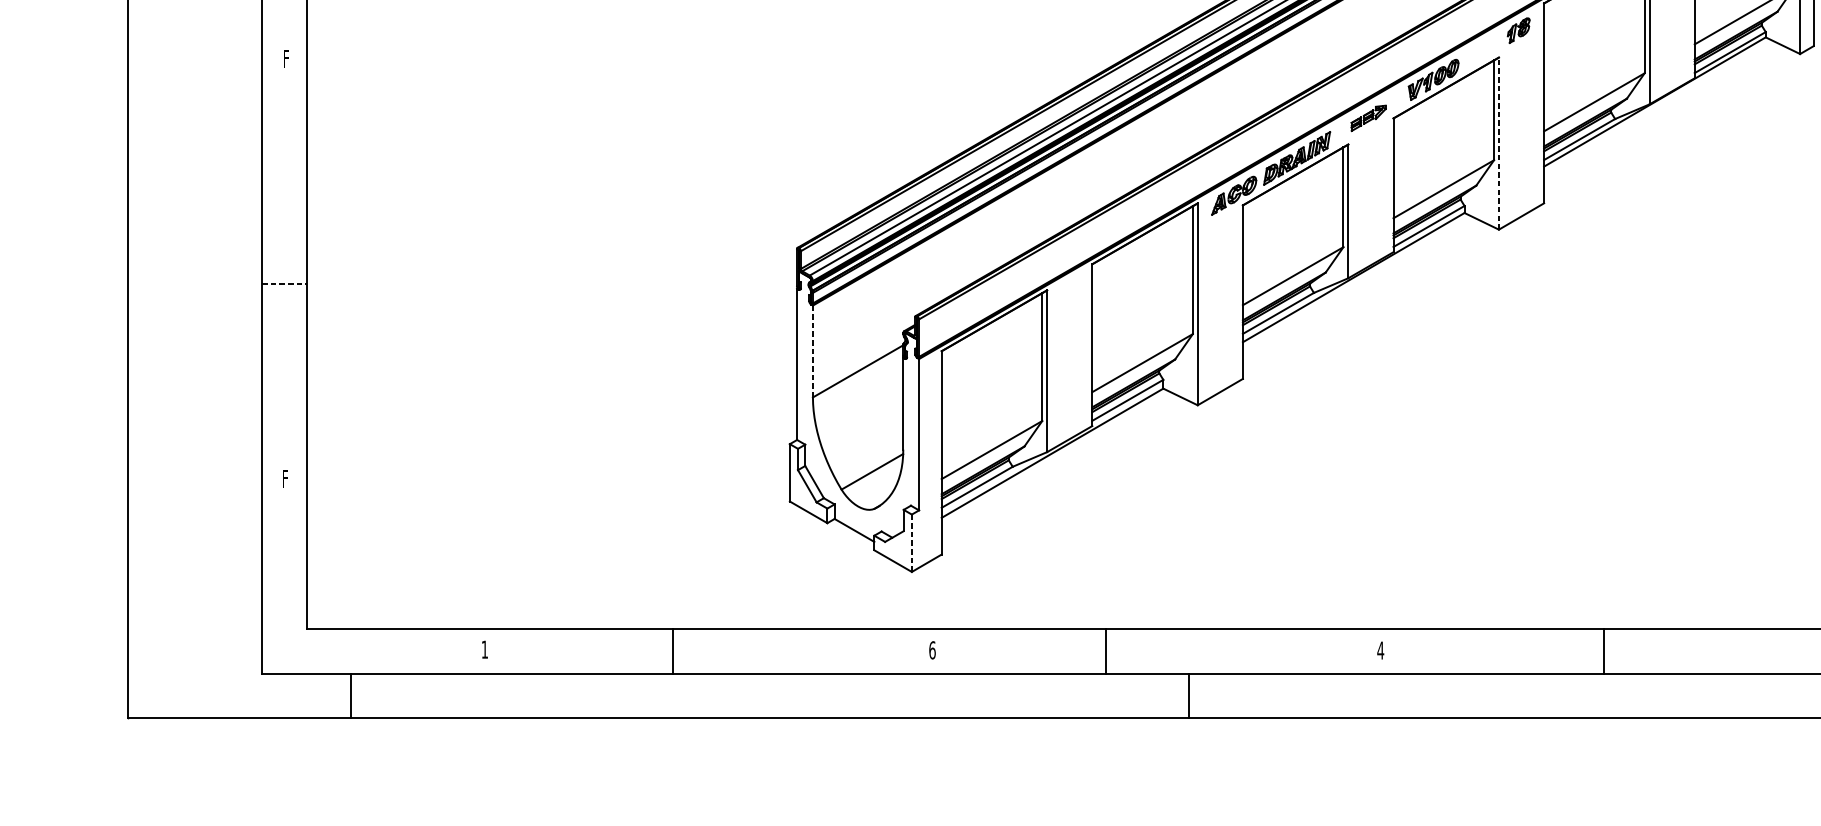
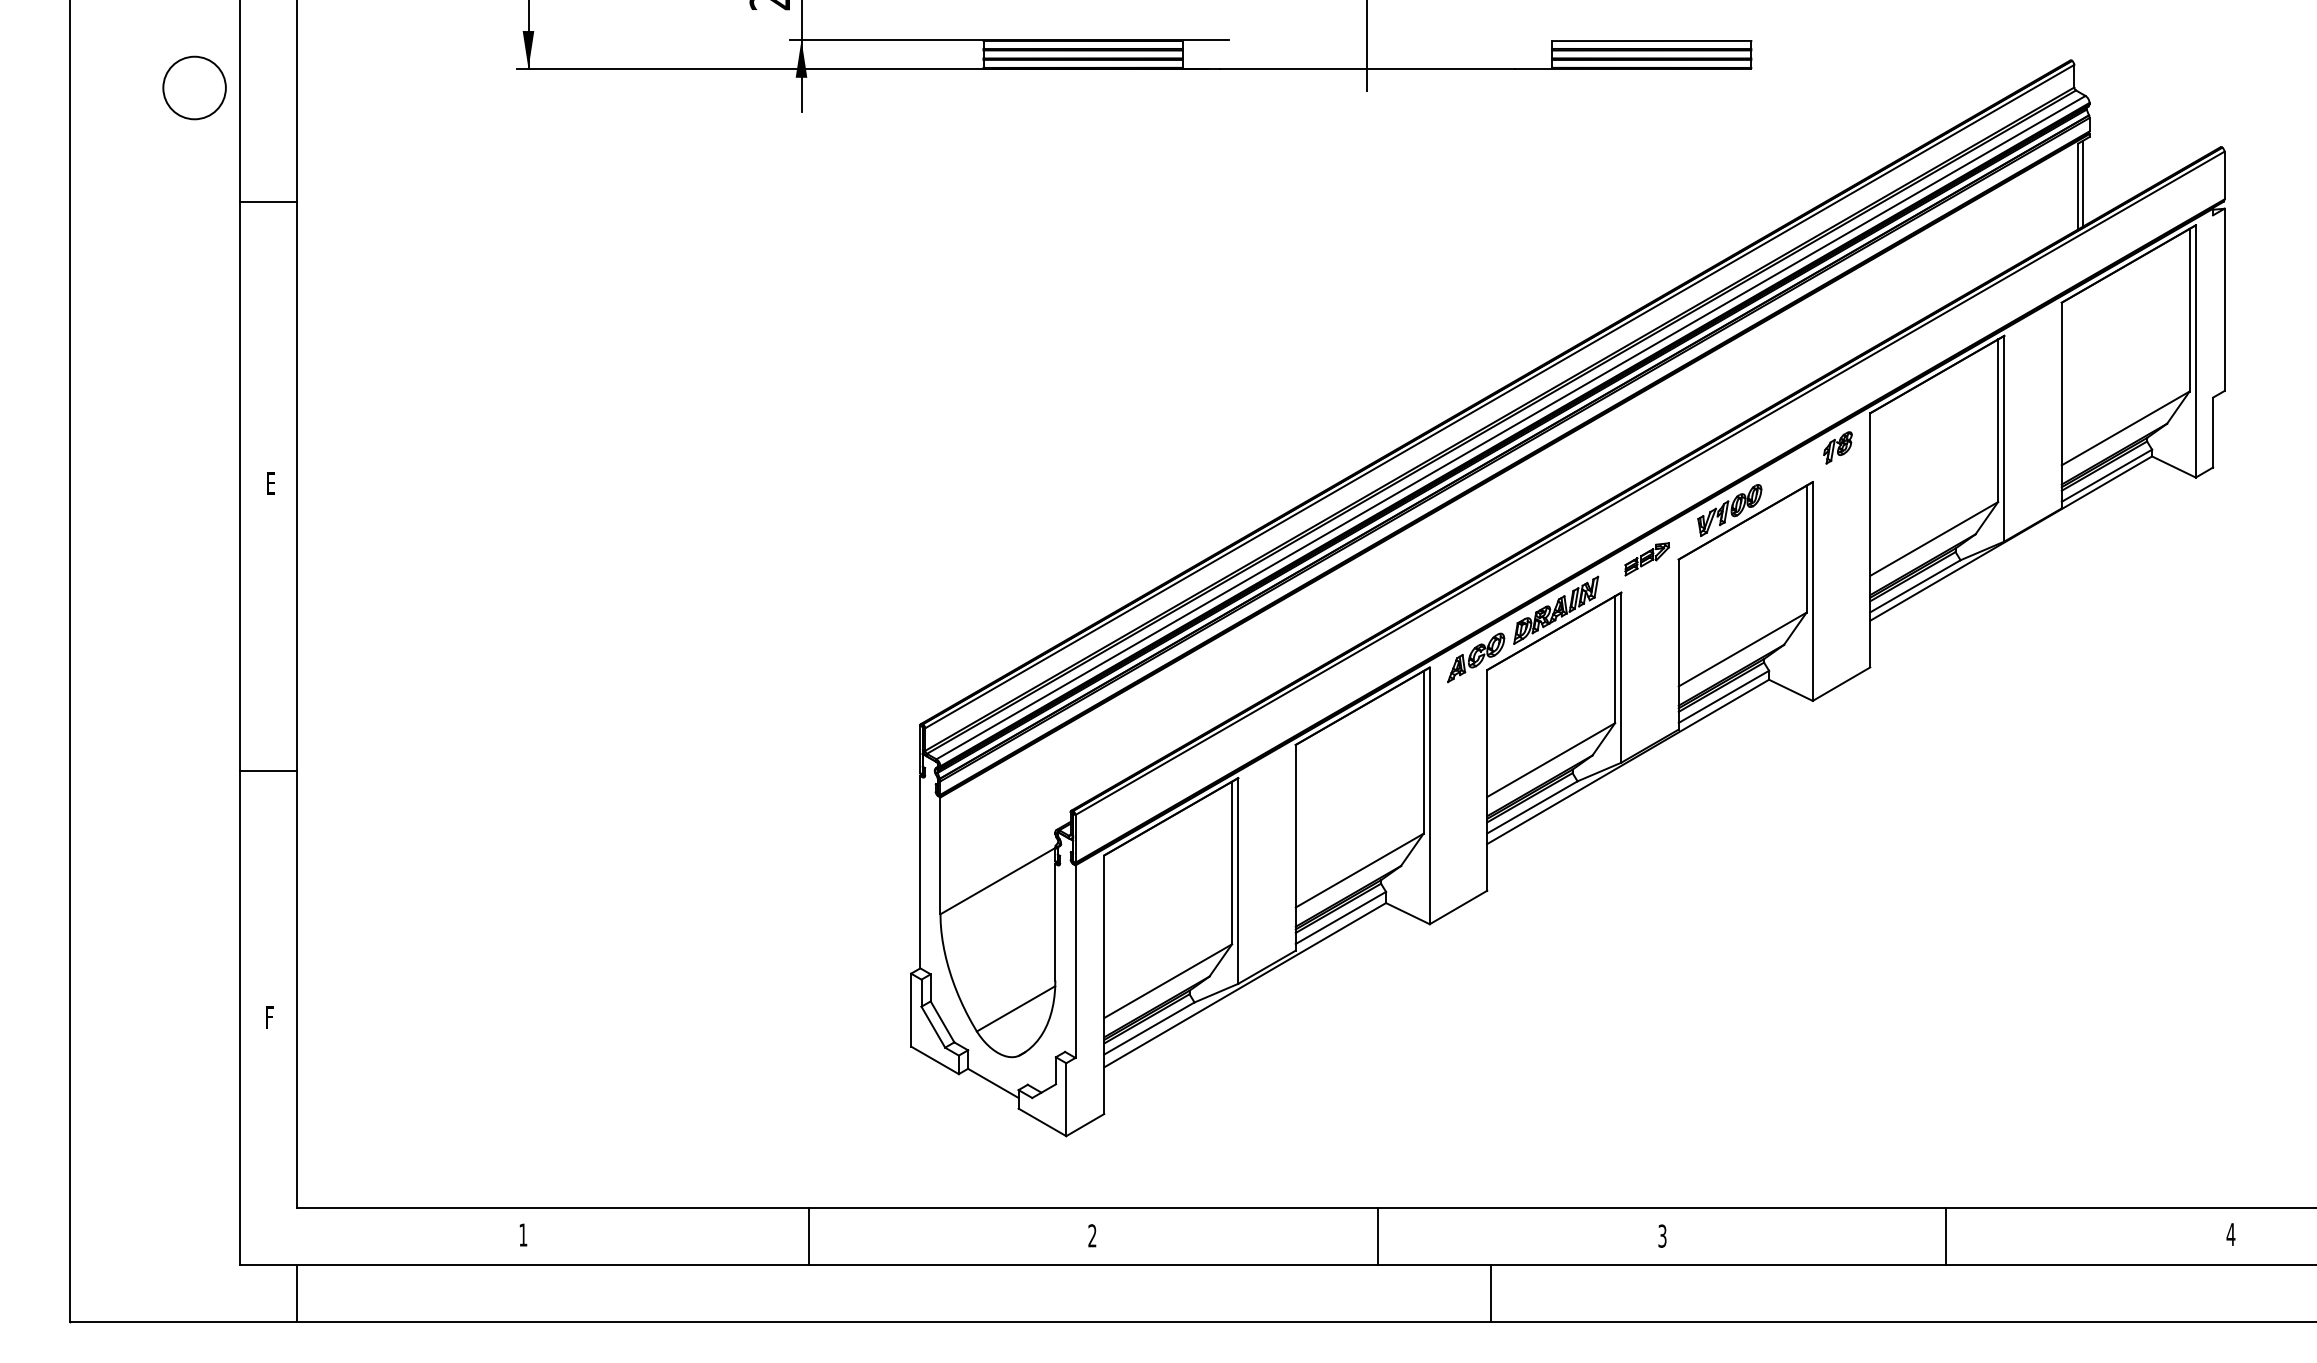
text: (286, 58) -> (270, 483), F -> E
line: (1498, 143) -> (1812, 591), dashed -> solid
line: (285, 284) -> (269, 770), dashed -> solid
line: (812, 351) -> (940, 855), dashed -> solid
line: (912, 543) -> (1066, 1099), dashed -> solid
line: (672, 650) -> (808, 1236), moved
text: (932, 650) -> (1092, 1235), 6 -> 2
line: (1106, 650) -> (1377, 1236), moved
text: (1380, 650) -> (1662, 1235), 4 -> 3
line: (351, 695) -> (297, 1293), moved
line: (1188, 695) -> (1491, 1293), moved

